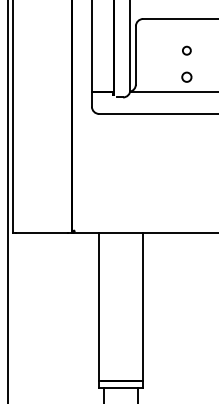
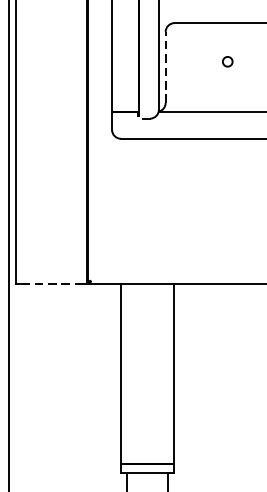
line: (135, 54) -> (165, 66), solid -> dashed
circle: (186, 76) -> (227, 93), removed
line: (42, 232) -> (51, 283), solid -> dashed

